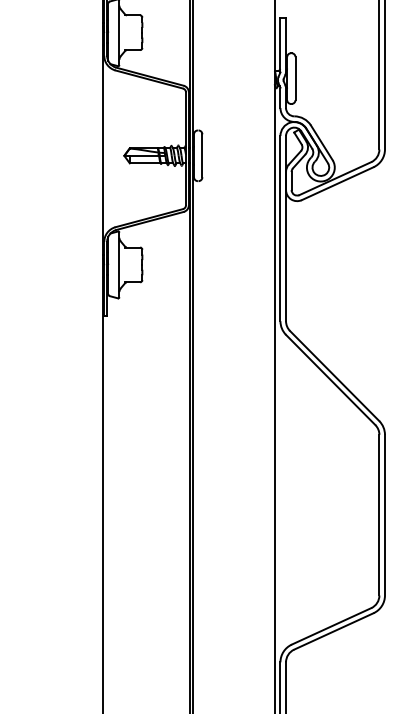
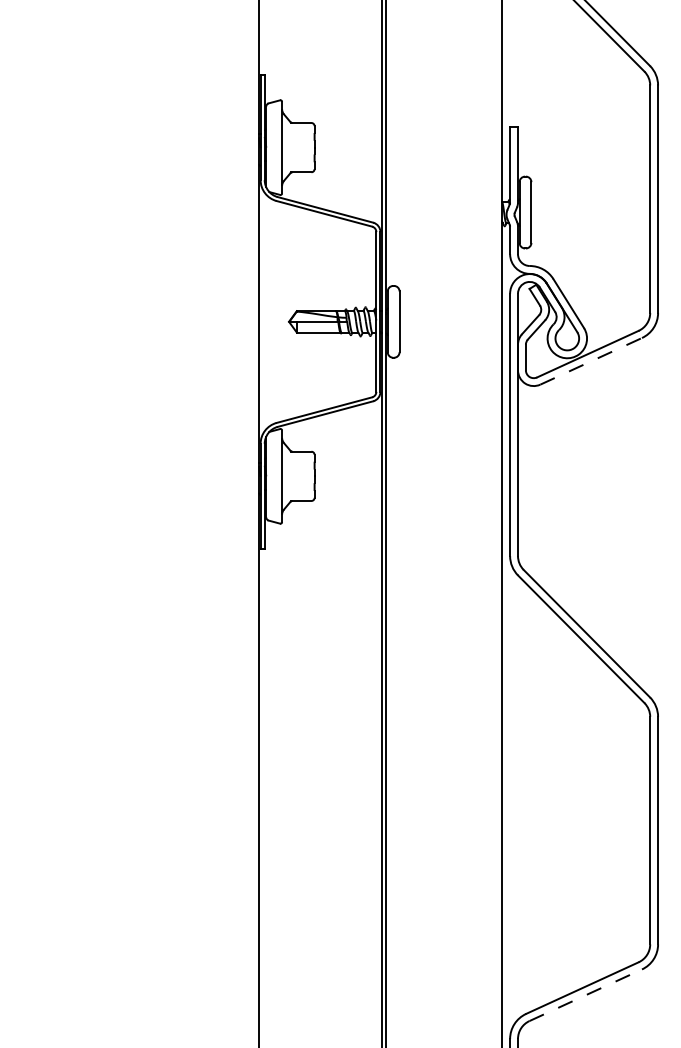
line: (337, 183) -> (591, 361), solid -> dashed
line: (333, 631) -> (585, 995), solid -> dashed

